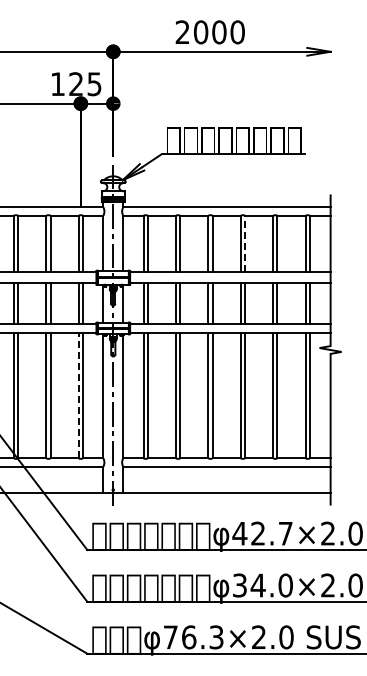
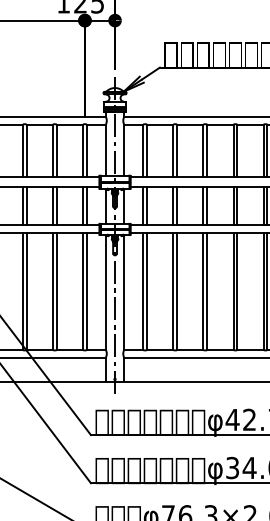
line: (245, 243) -> (237, 150), dashed -> solid
line: (78, 395) -> (82, 291), dashed -> solid

